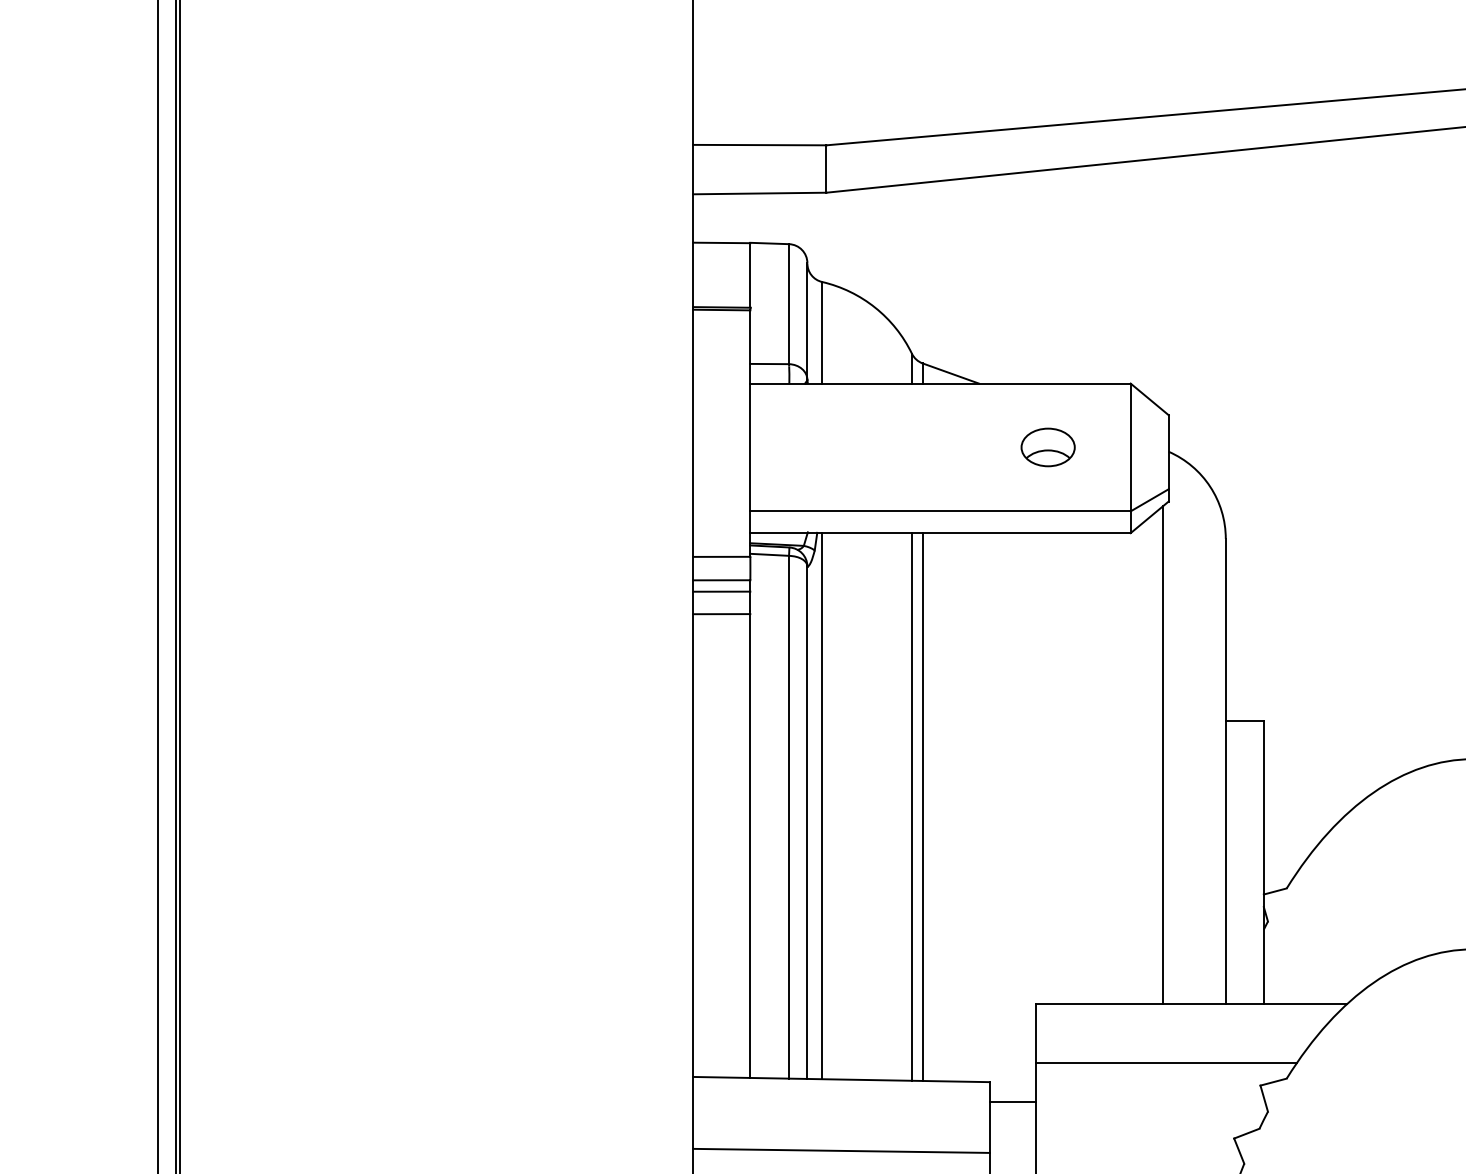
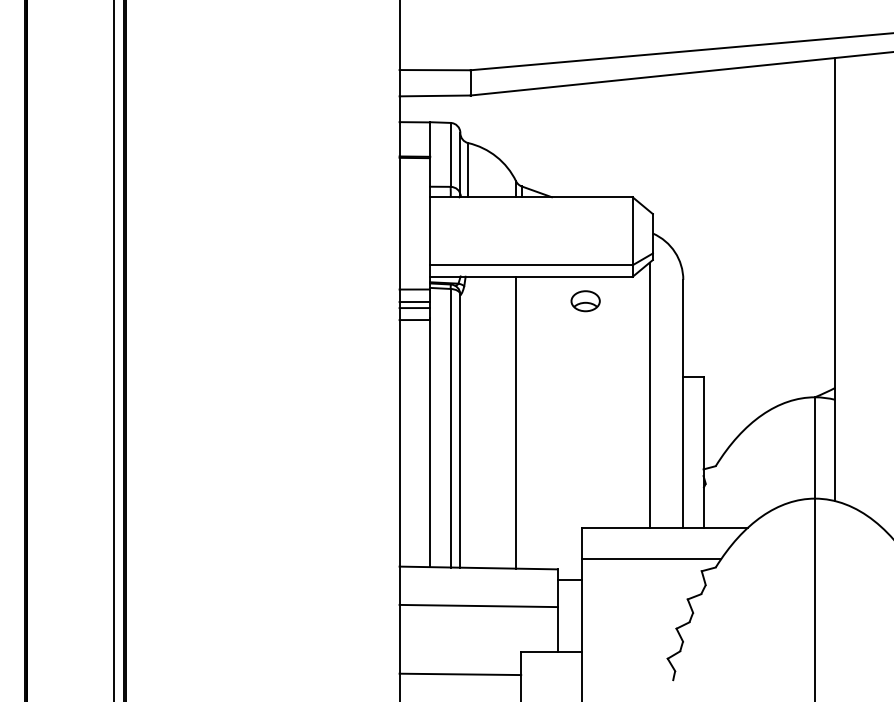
part: (1047, 447) -> (585, 301), moved
line: (822, 804) -> (468, 421), removed
line: (922, 806) -> (521, 422), removed

